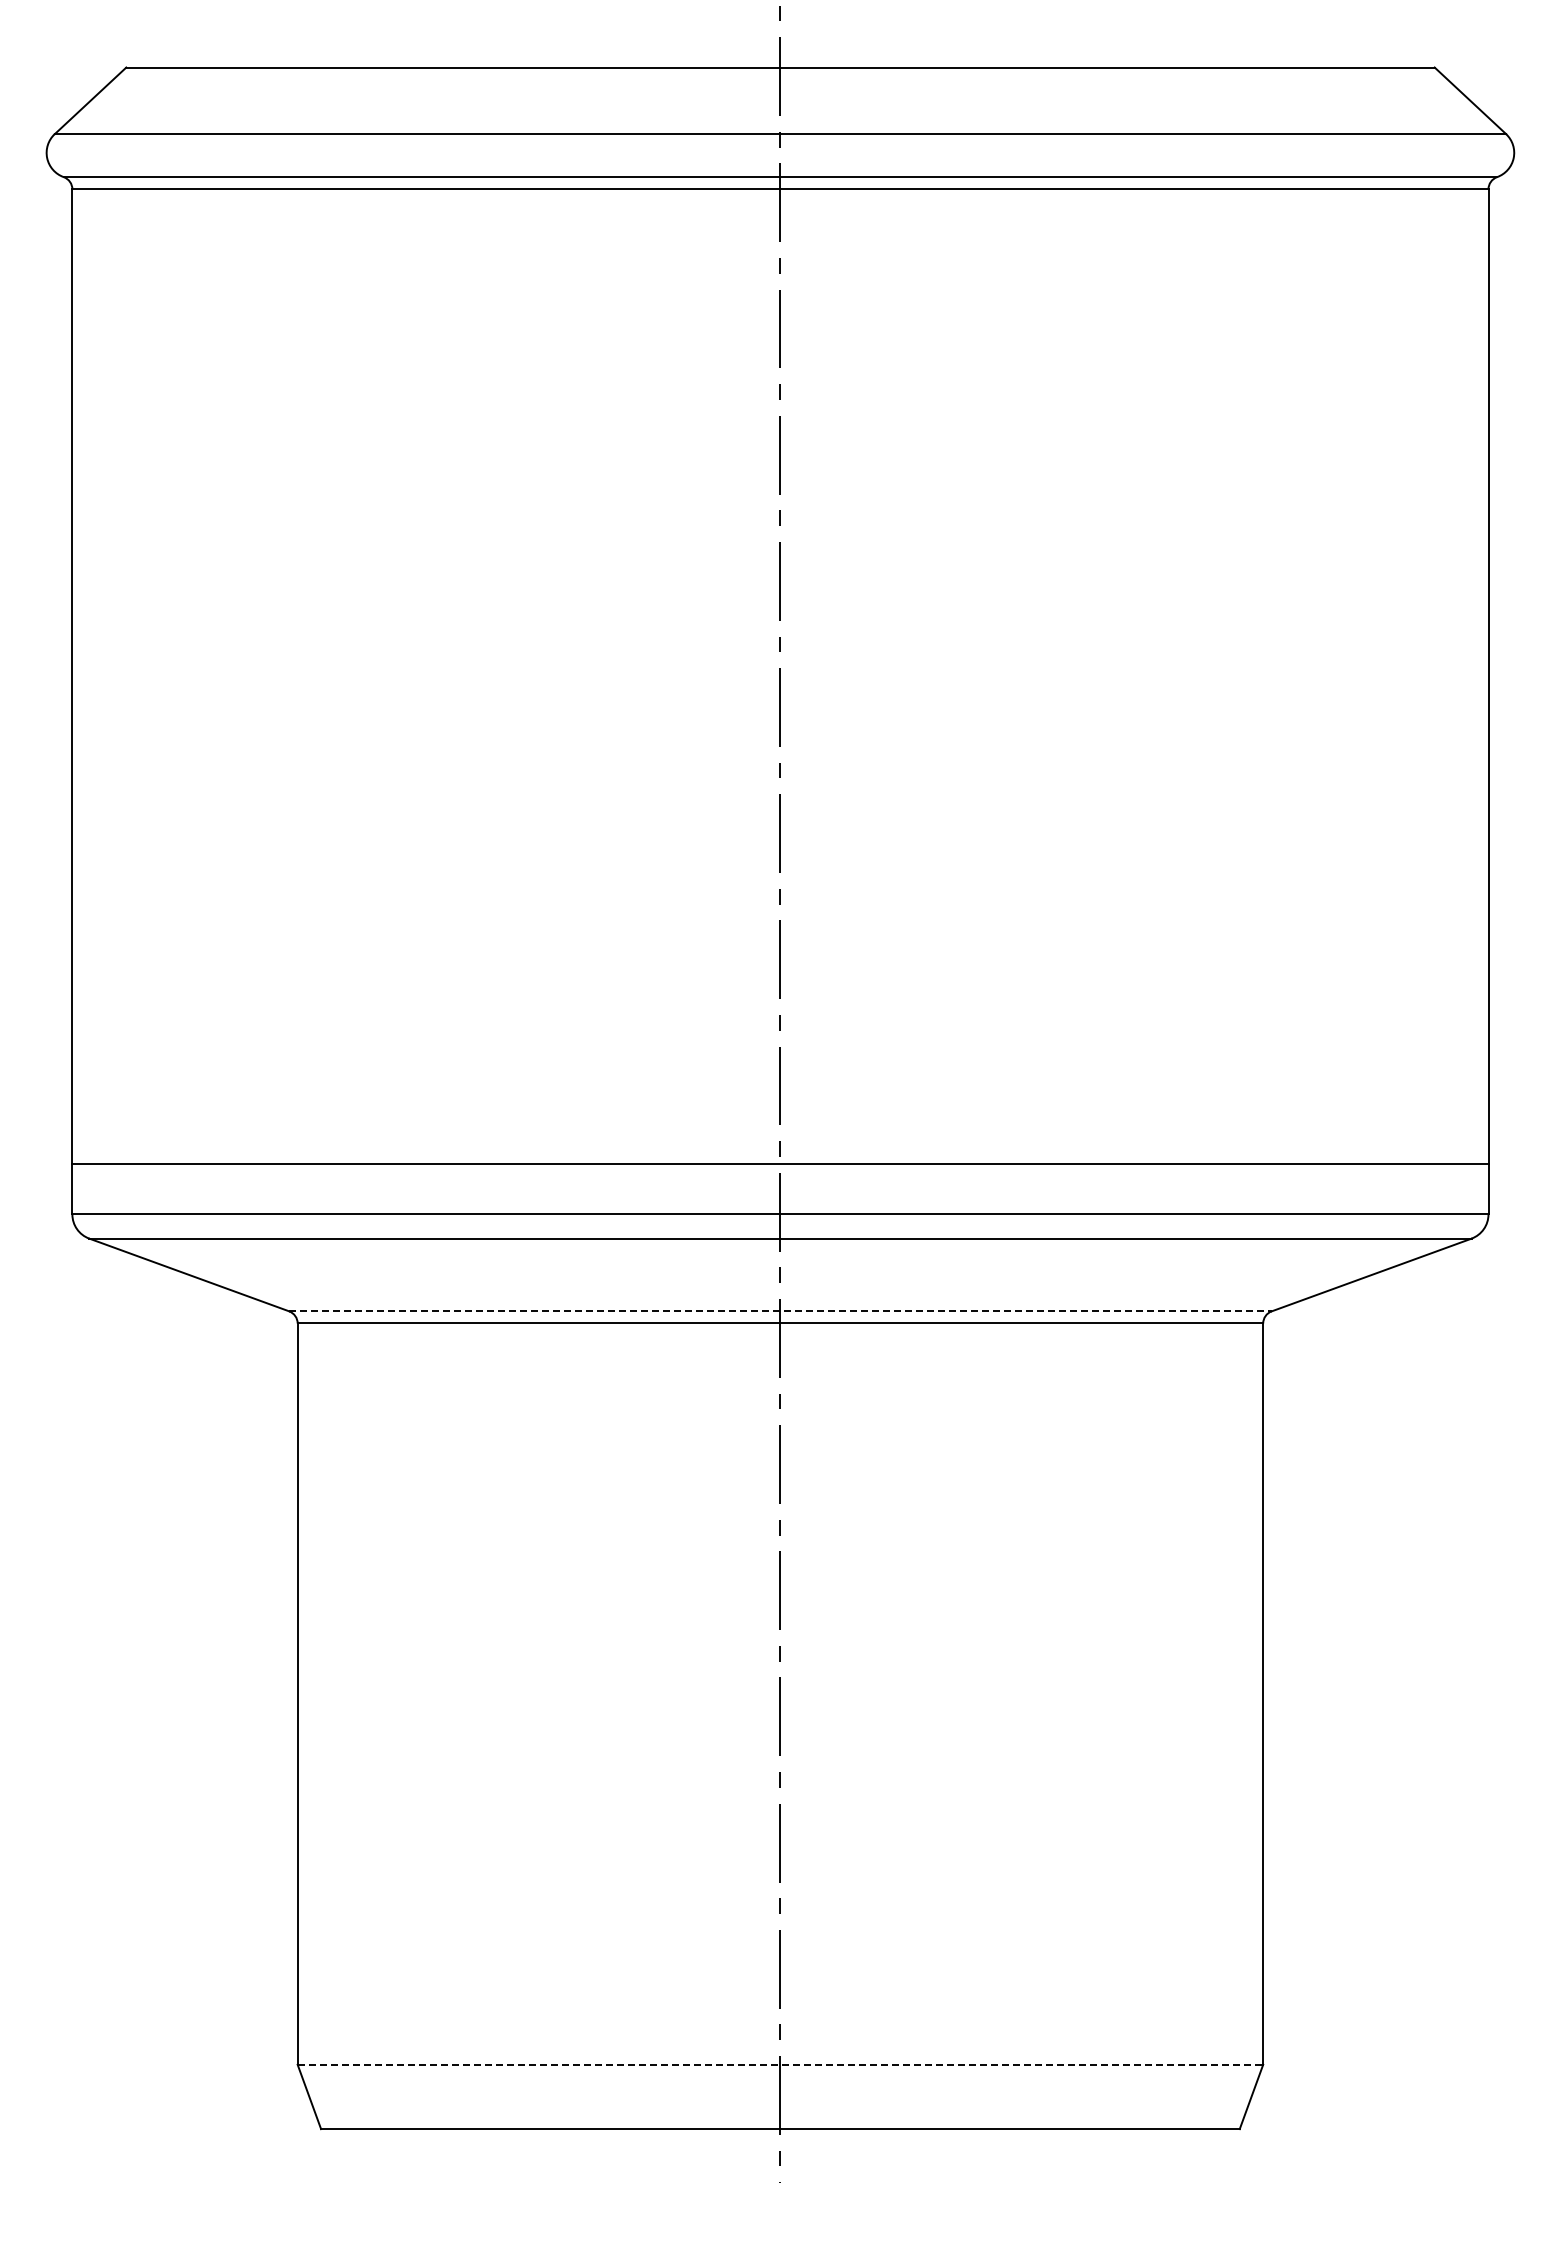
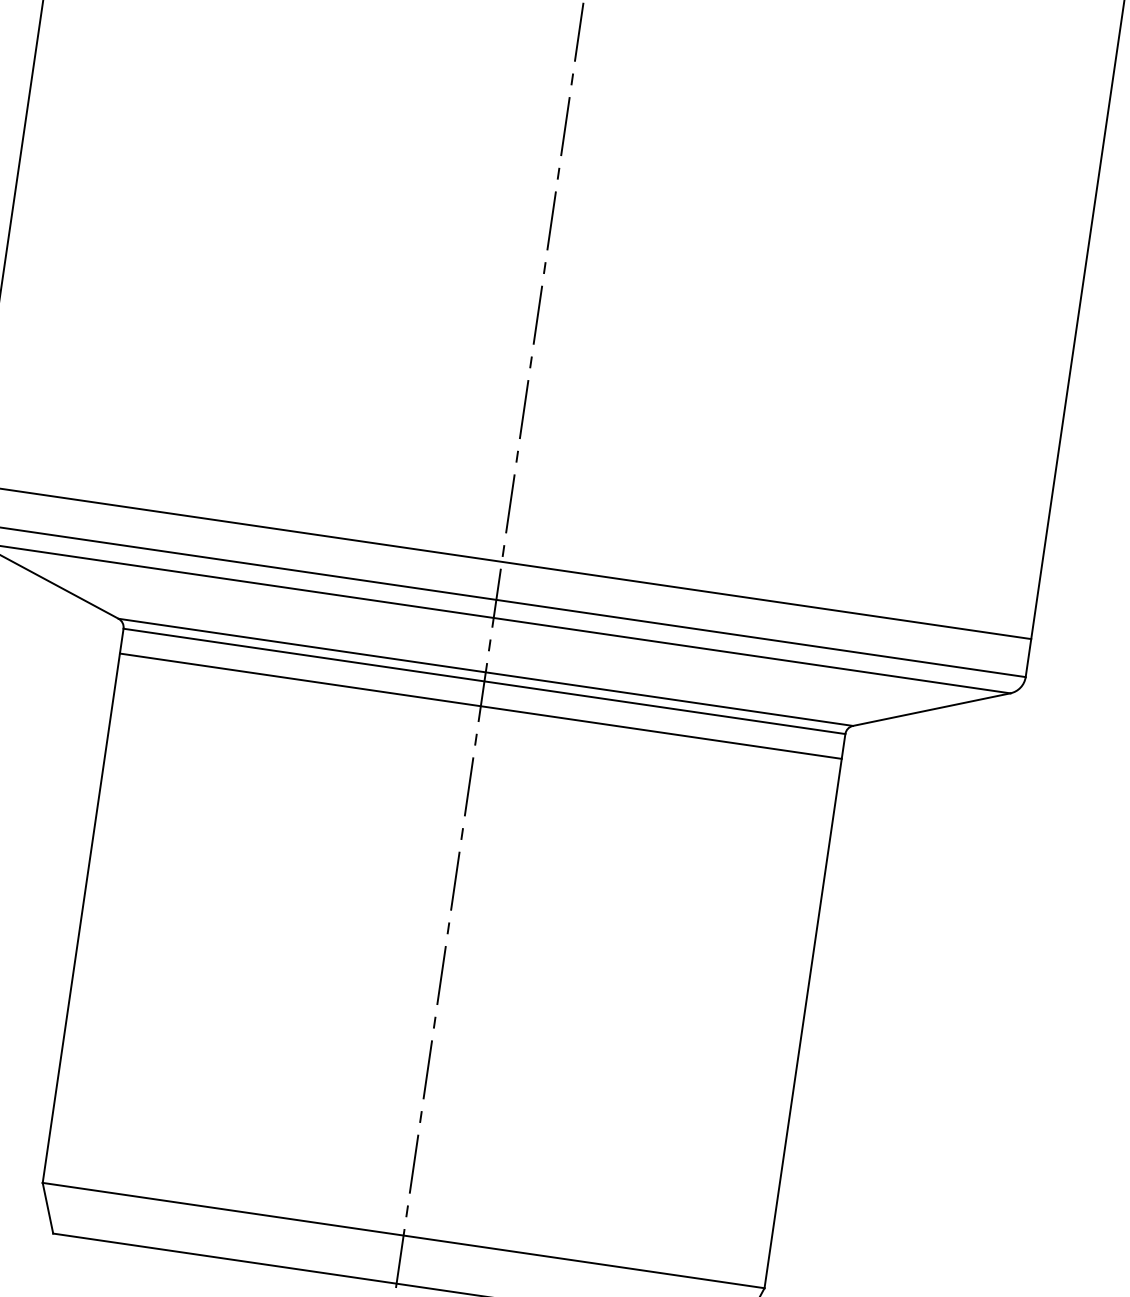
line: (781, 1311) -> (486, 672), dashed -> solid
line: (780, 1356) -> (480, 706), added
line: (780, 2064) -> (403, 1235), dashed -> solid

